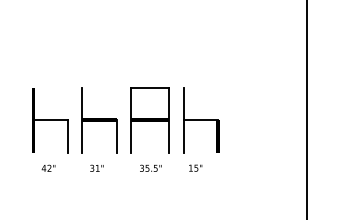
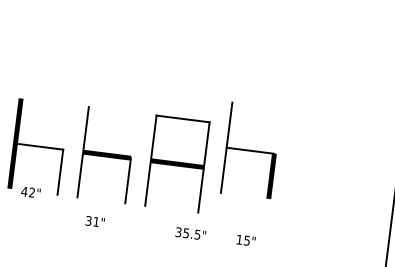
part: (201, 120) -> (251, 151), moved
text: (48, 167) -> (30, 191), moved
text: (150, 167) -> (190, 232), moved
text: (195, 167) -> (246, 239), moved

